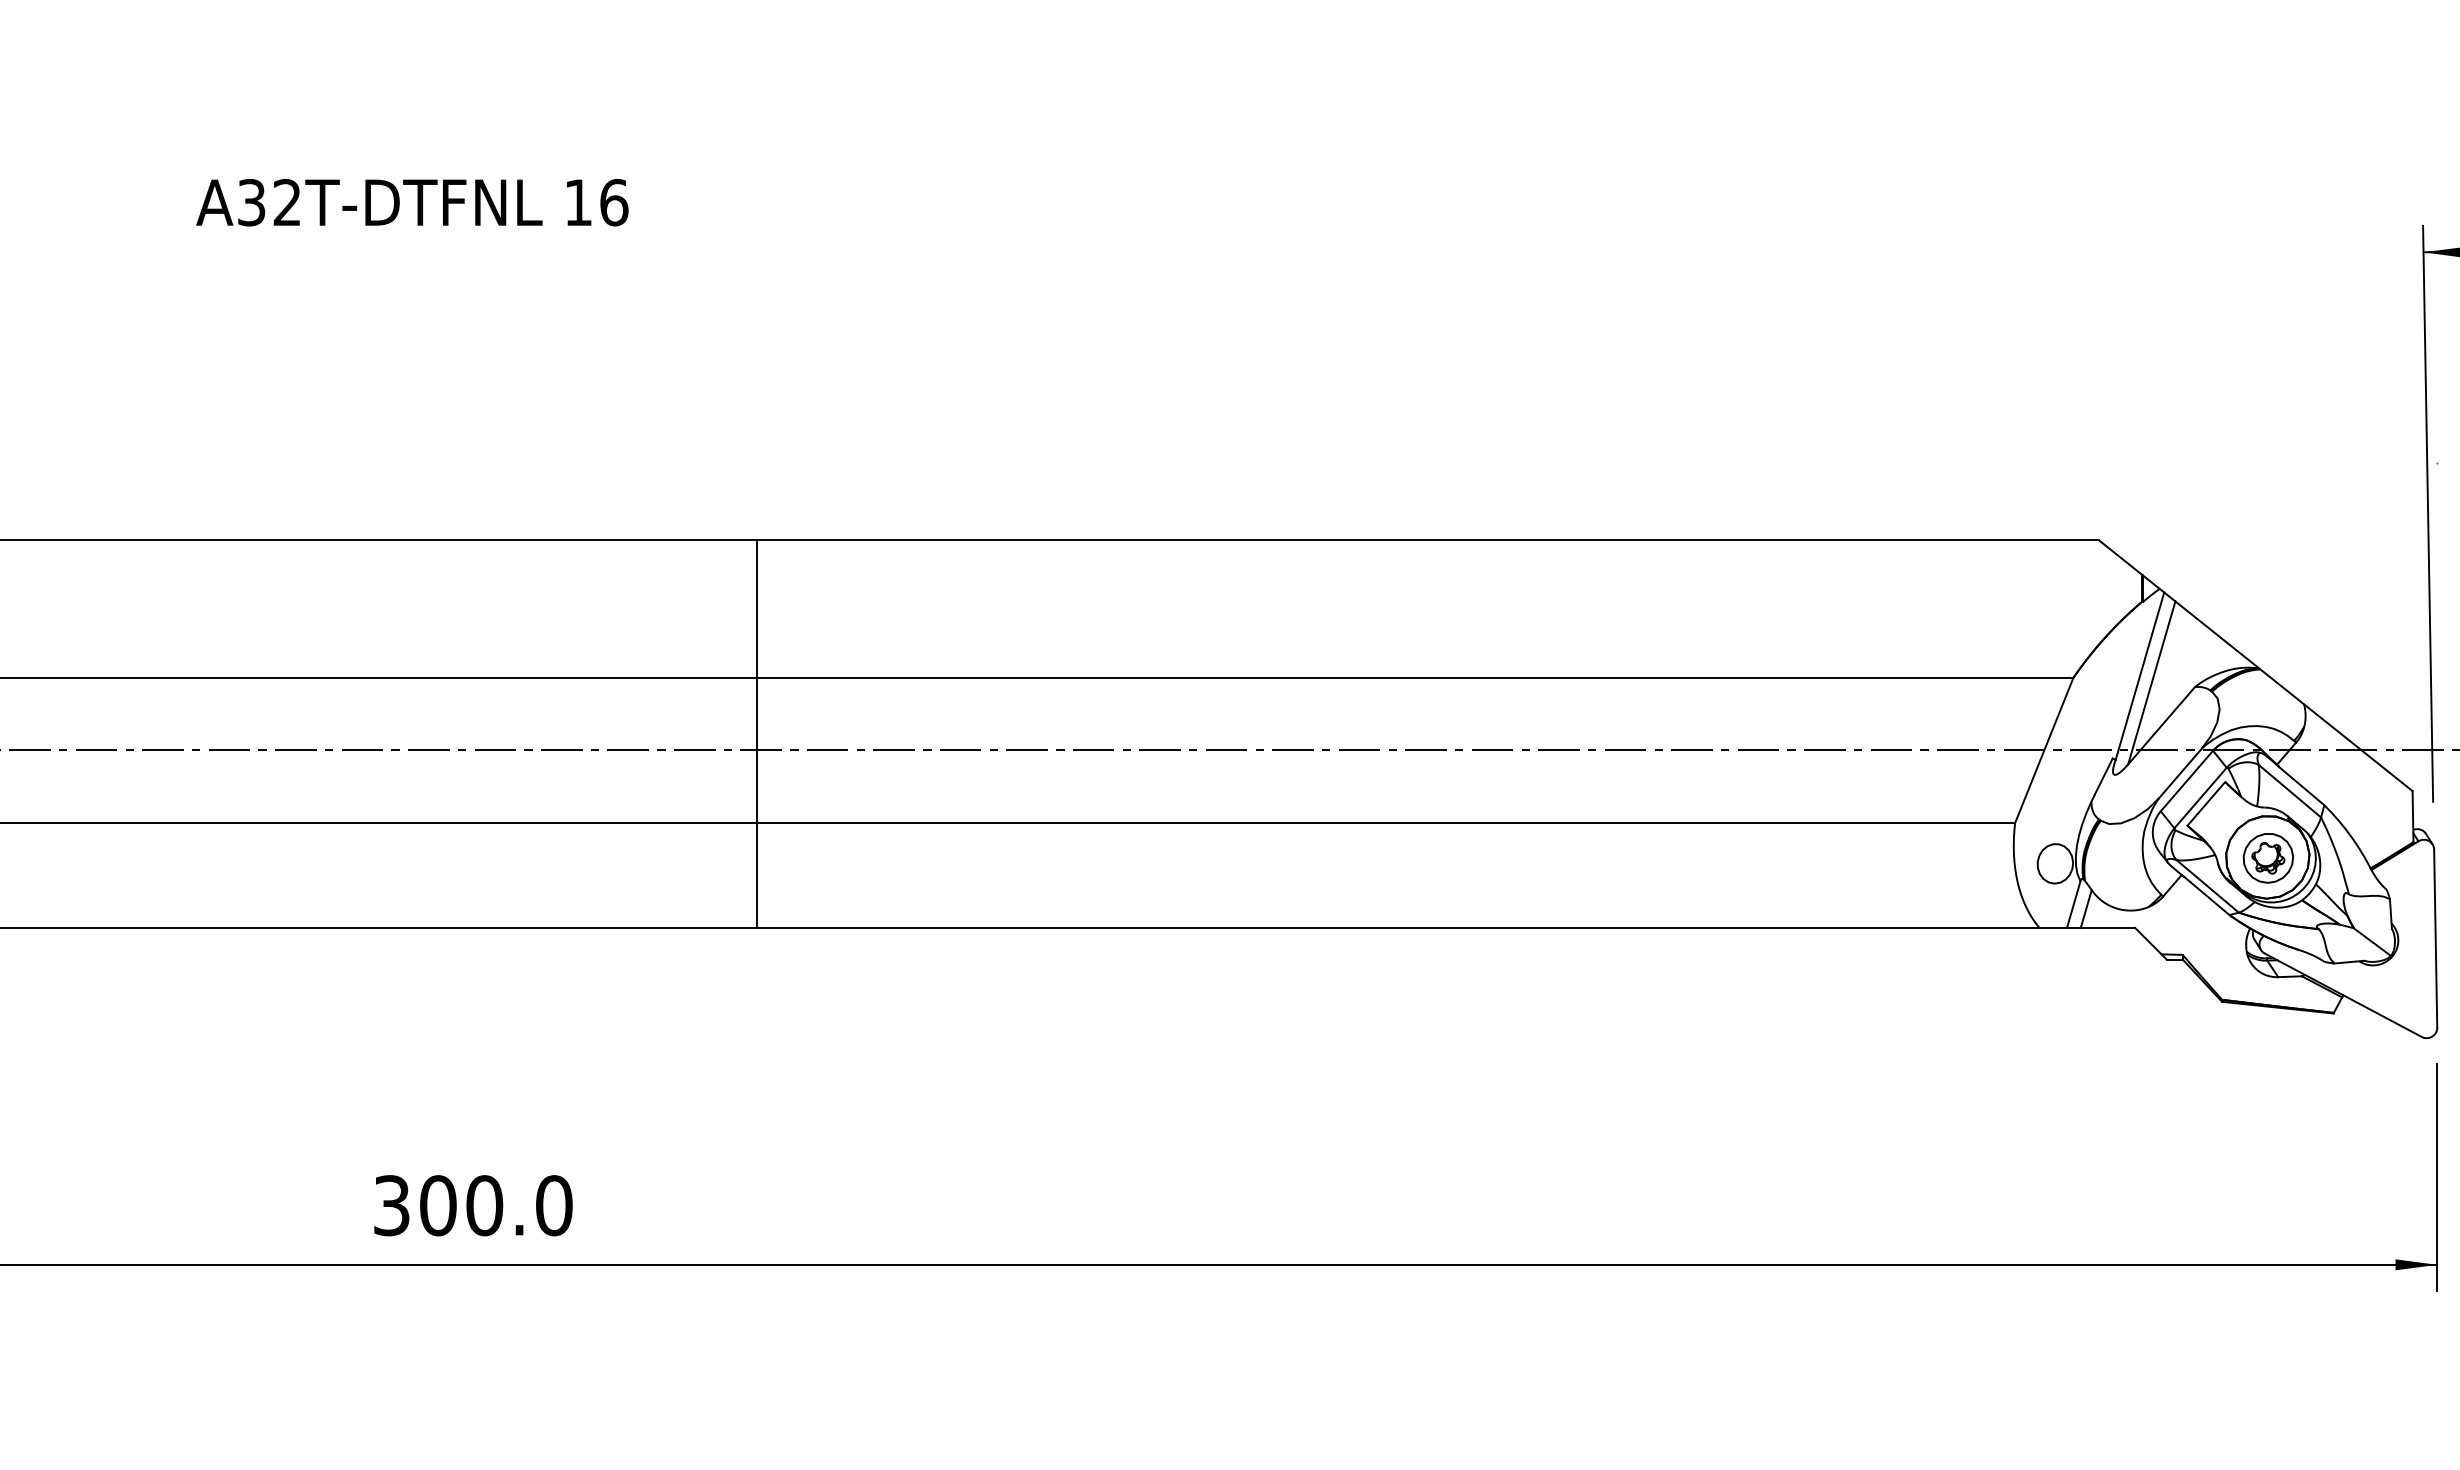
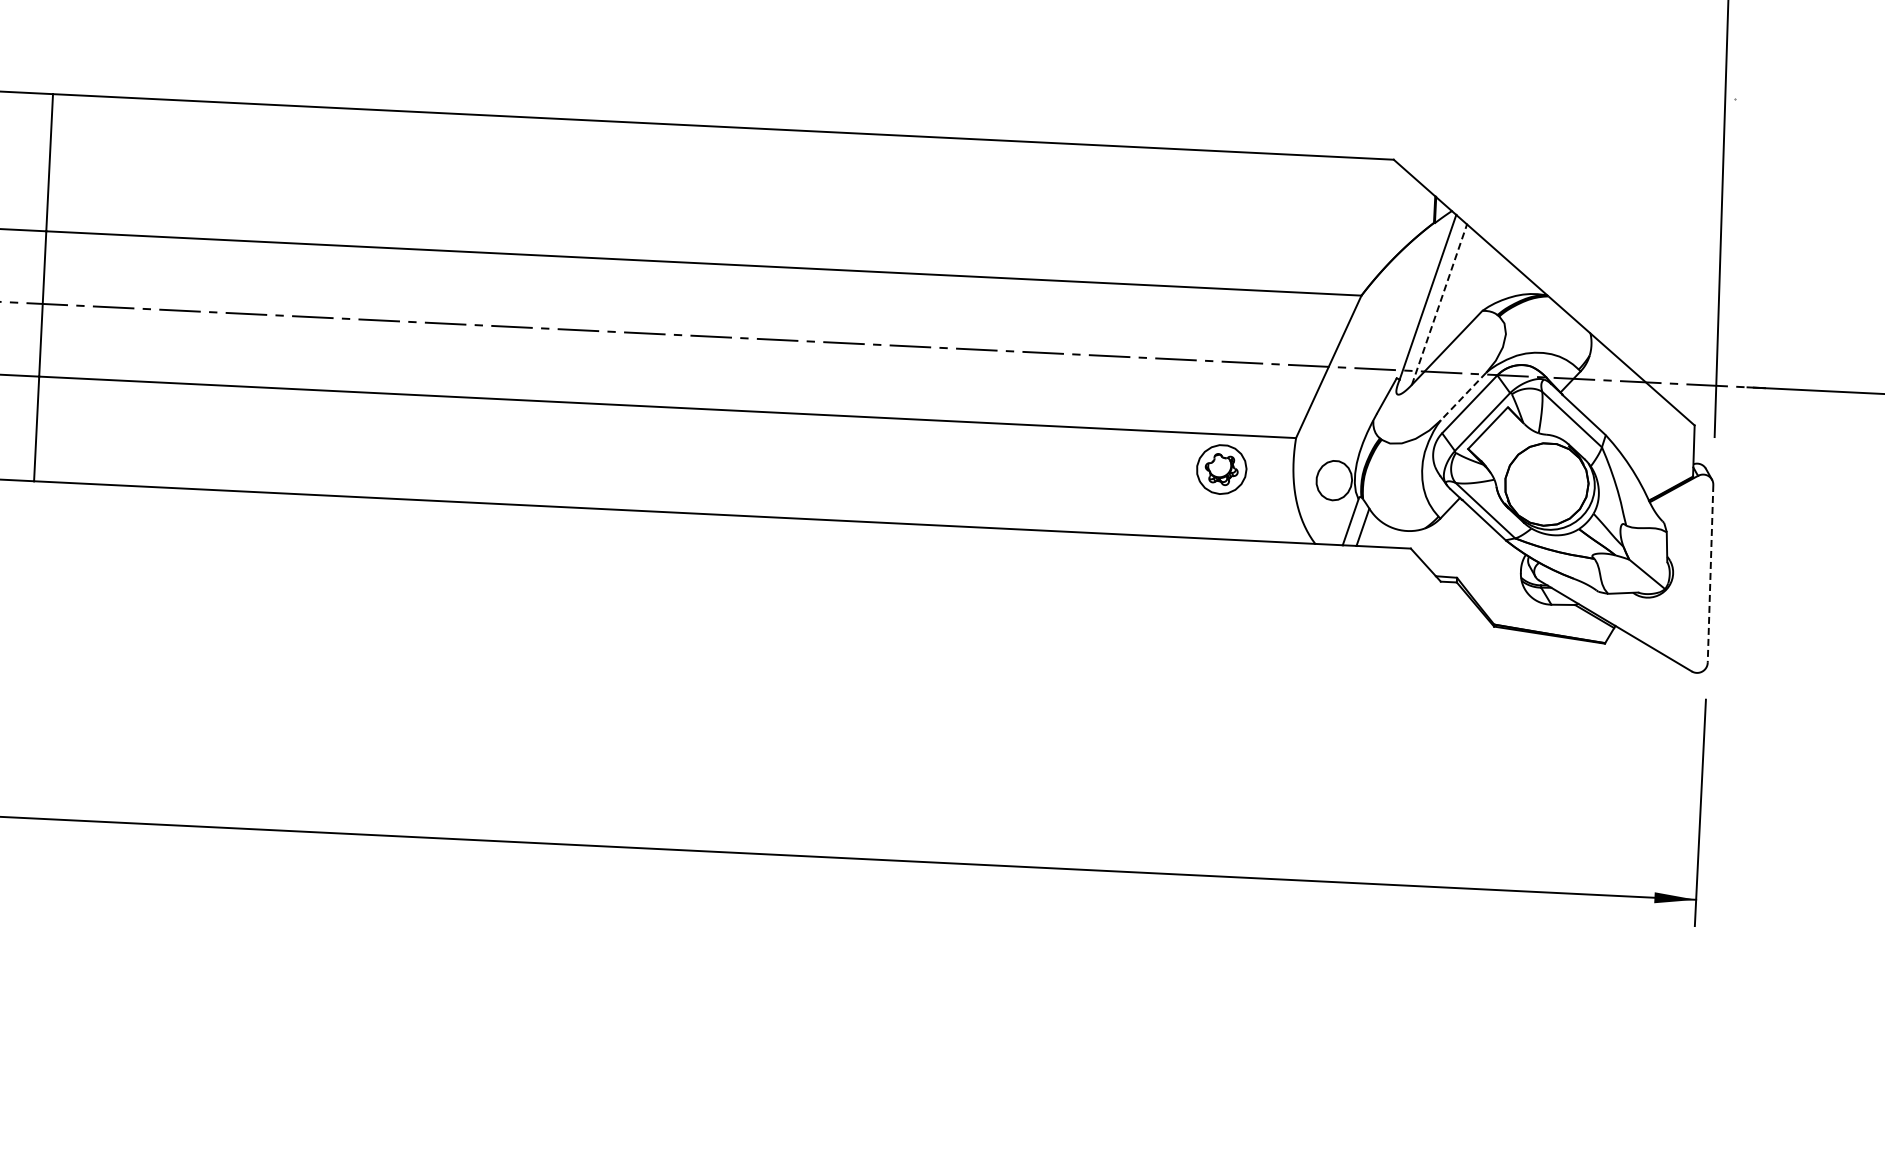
line: (2151, 682) -> (1439, 304), solid -> dashed
line: (2180, 773) -> (1463, 396), solid -> dashed
part: (2267, 858) -> (1220, 469), moved
line: (2435, 938) -> (1710, 573), solid -> dashed

